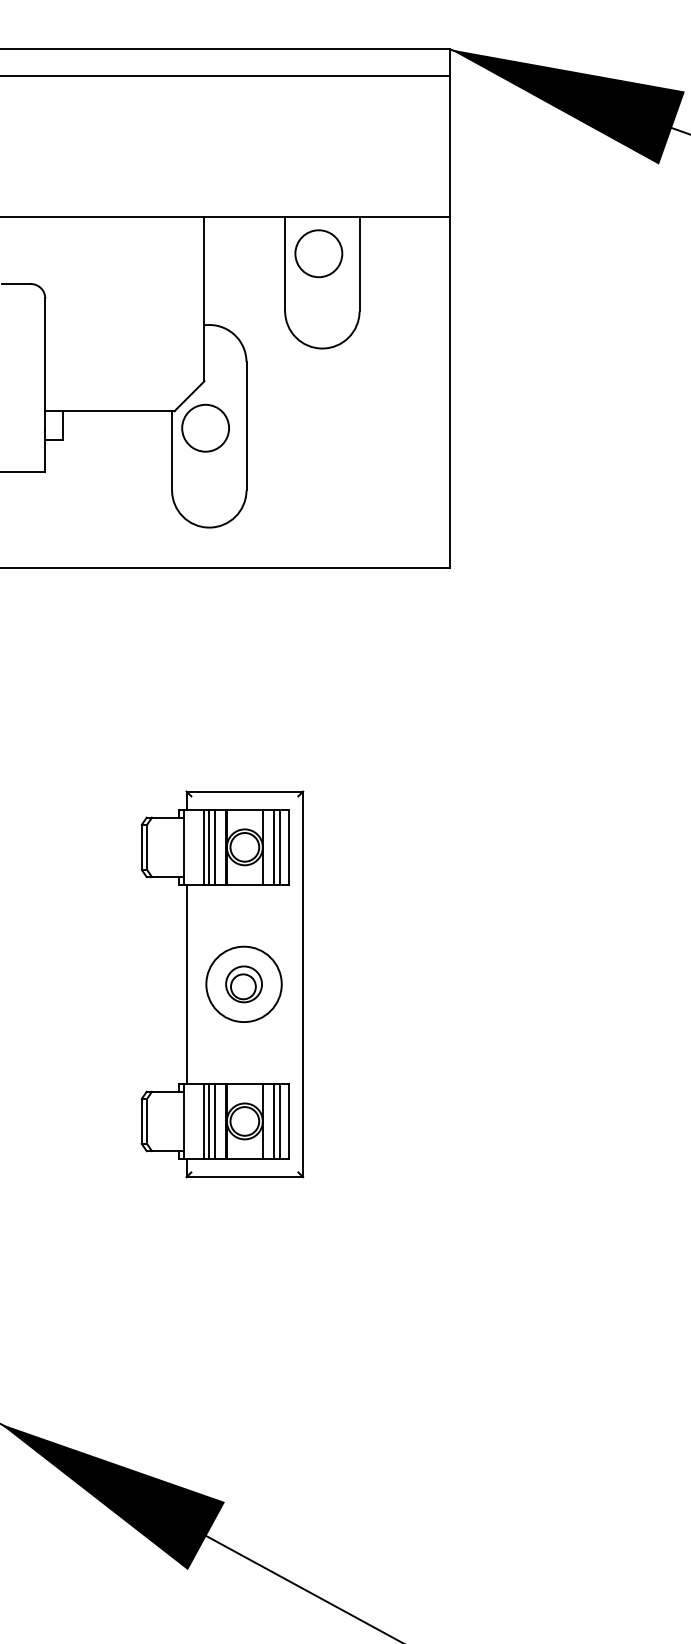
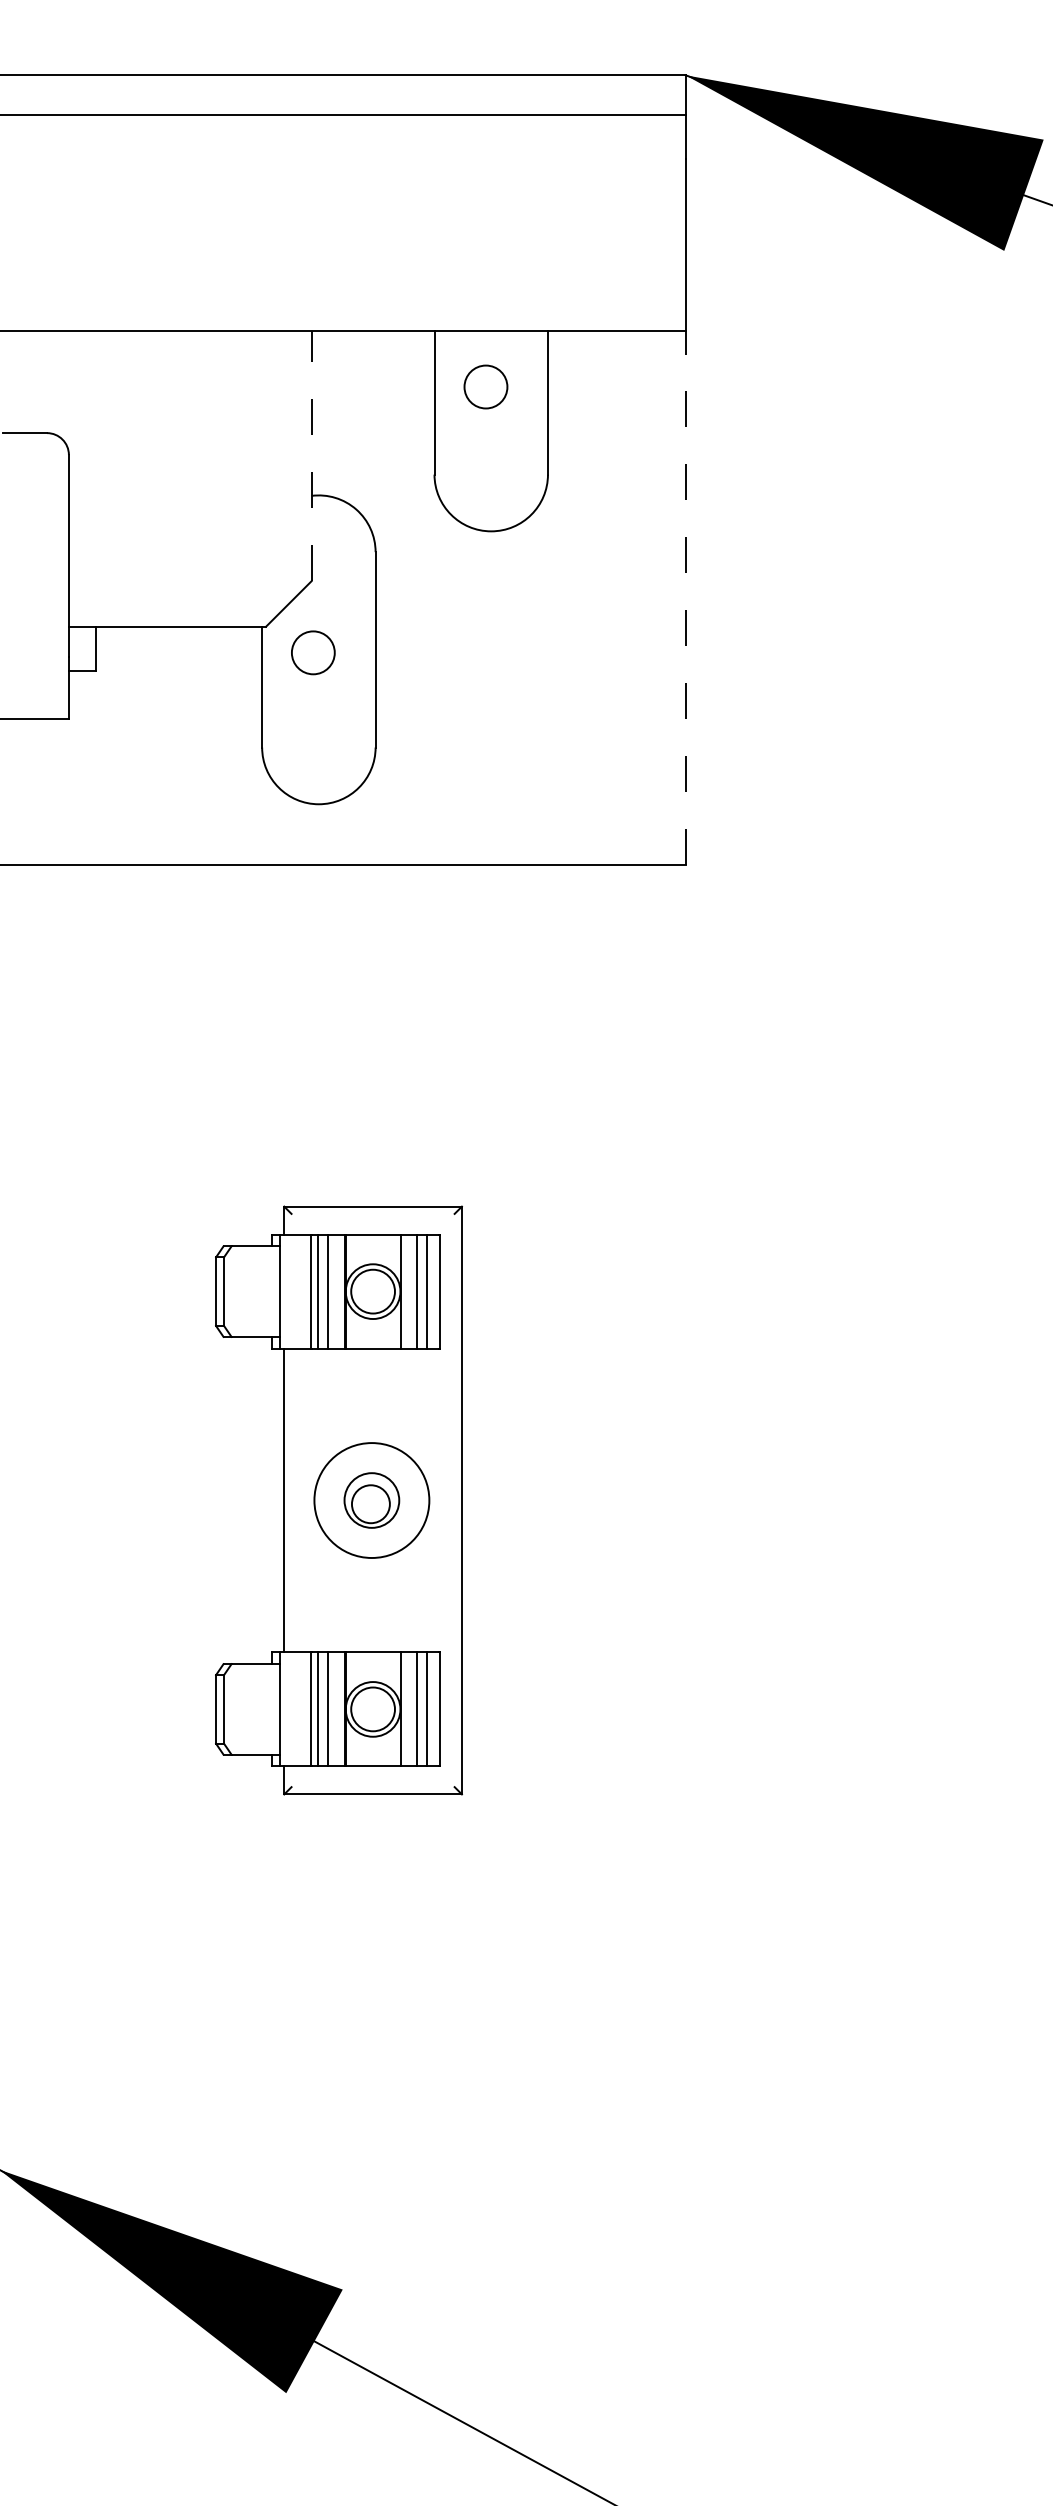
circle: (318, 253) -> (485, 386), size x0.6
line: (204, 298) -> (311, 455), solid -> dashed
line: (449, 391) -> (685, 596), solid -> dashed
circle: (205, 427) -> (313, 651), size x0.6

